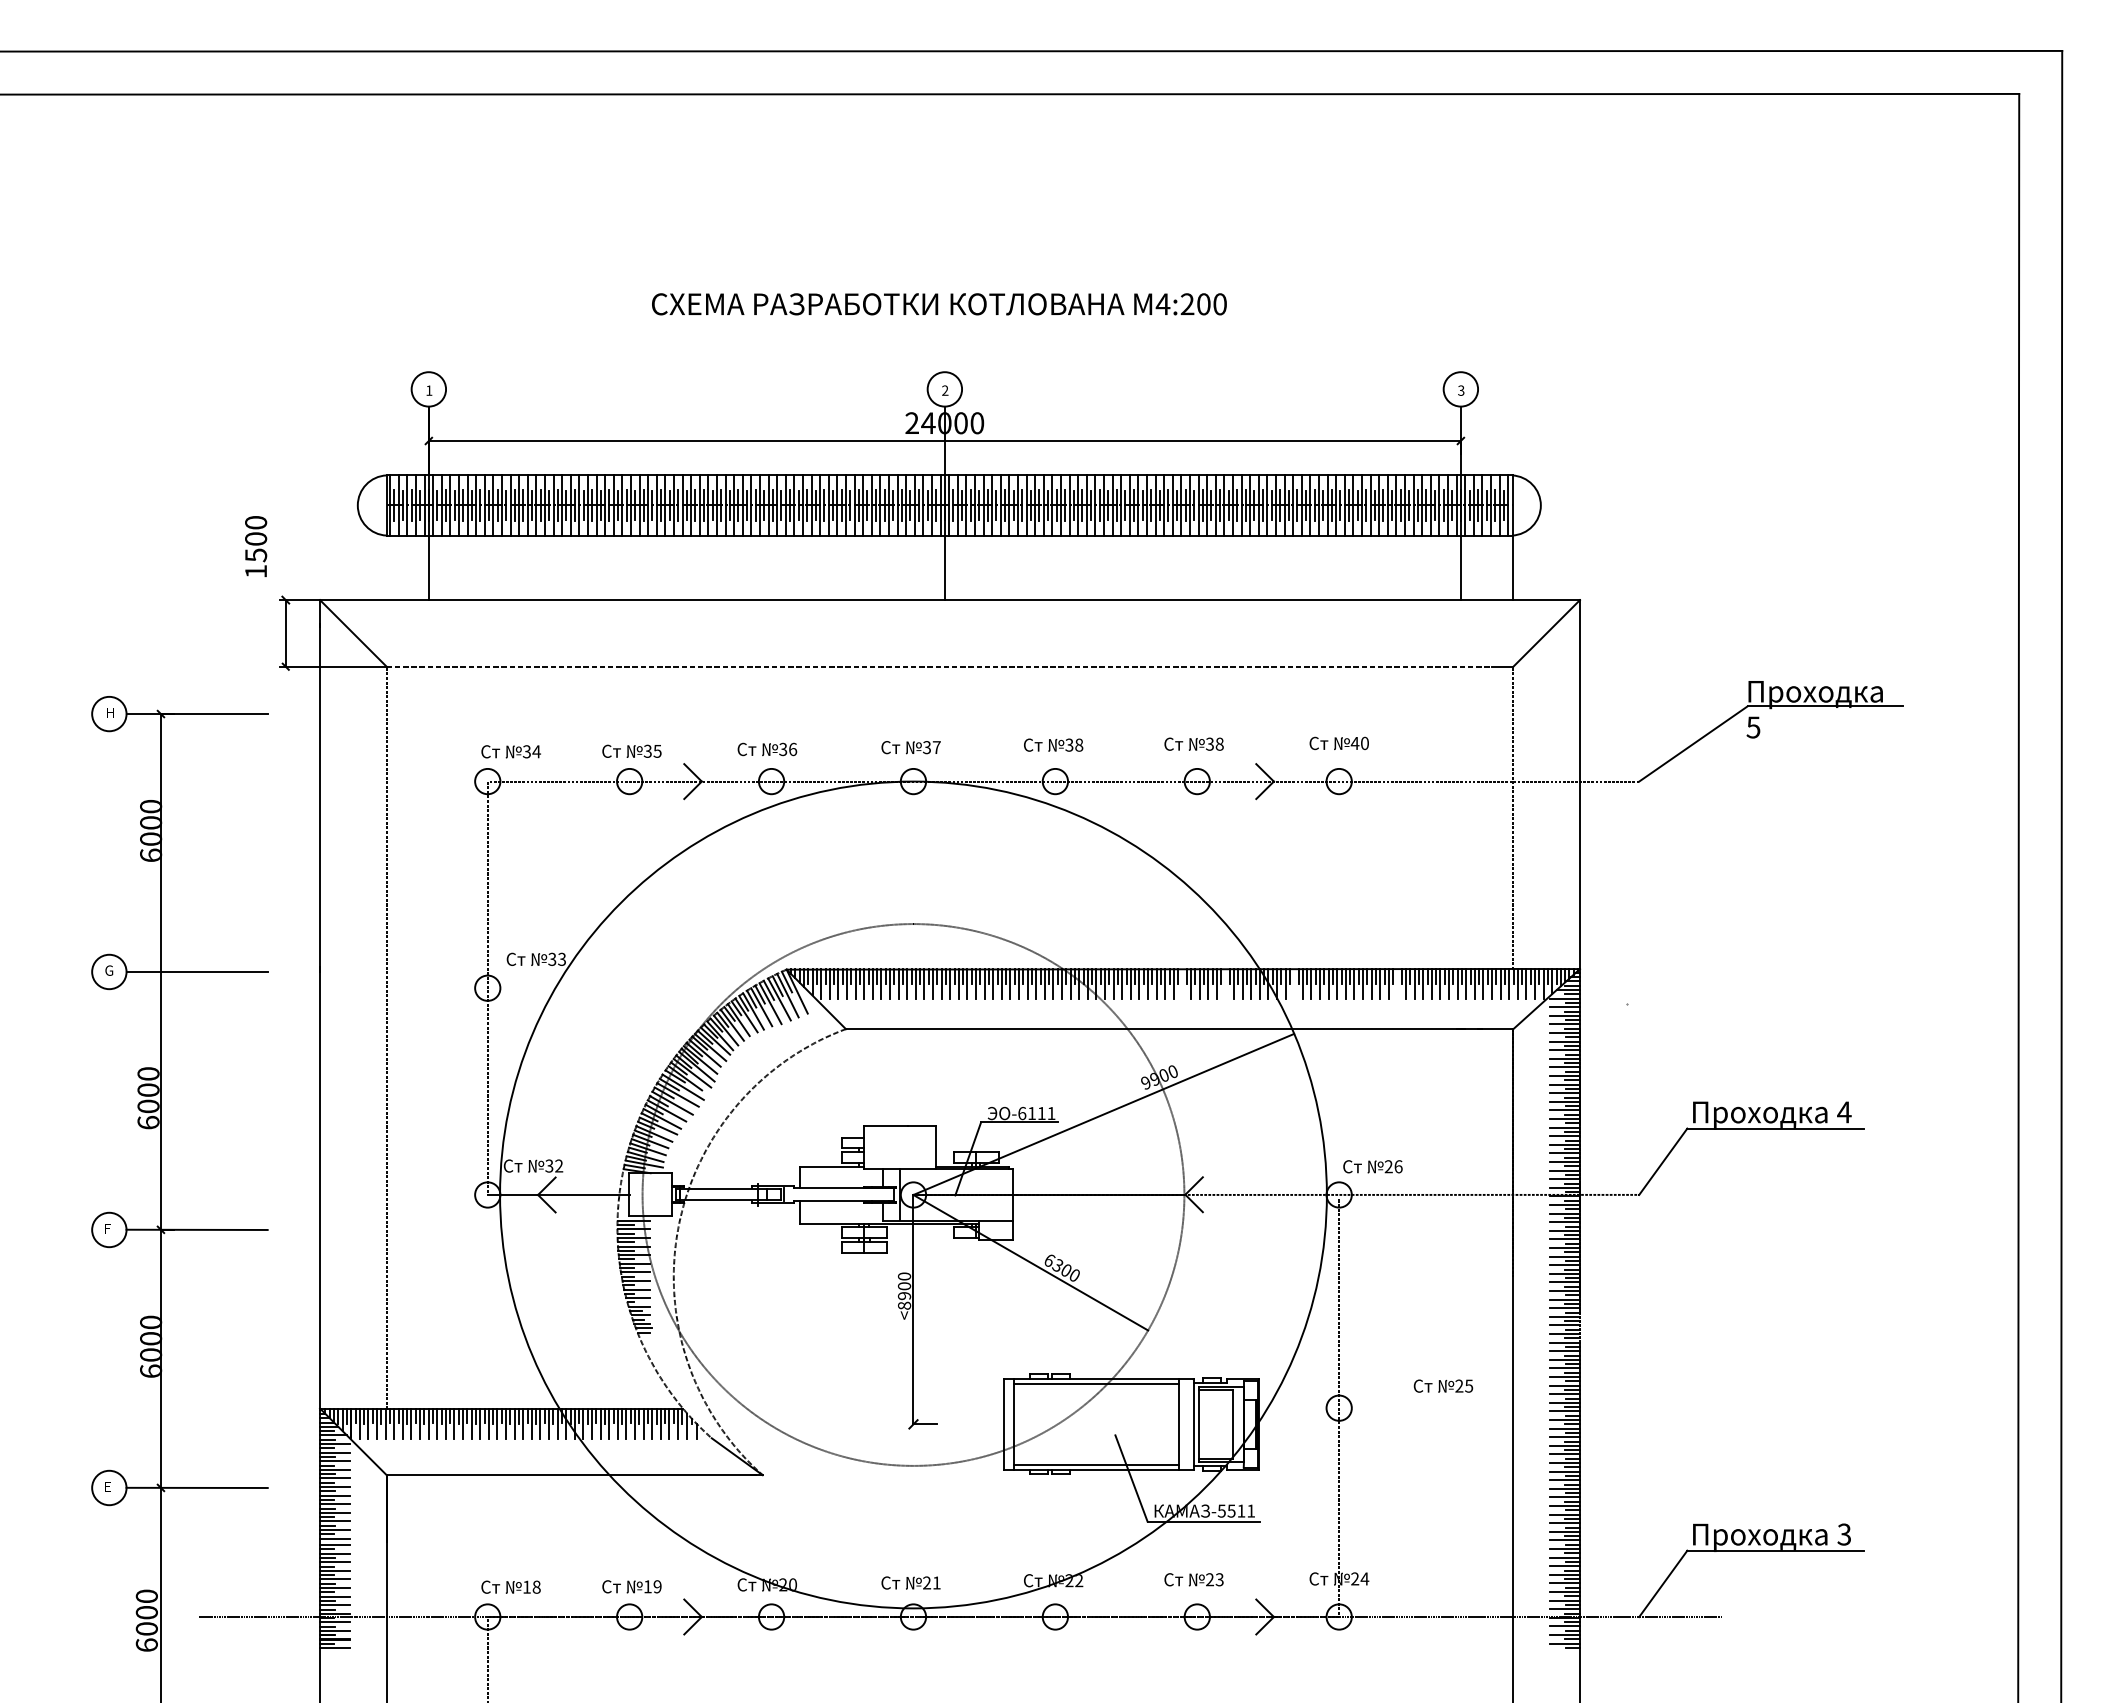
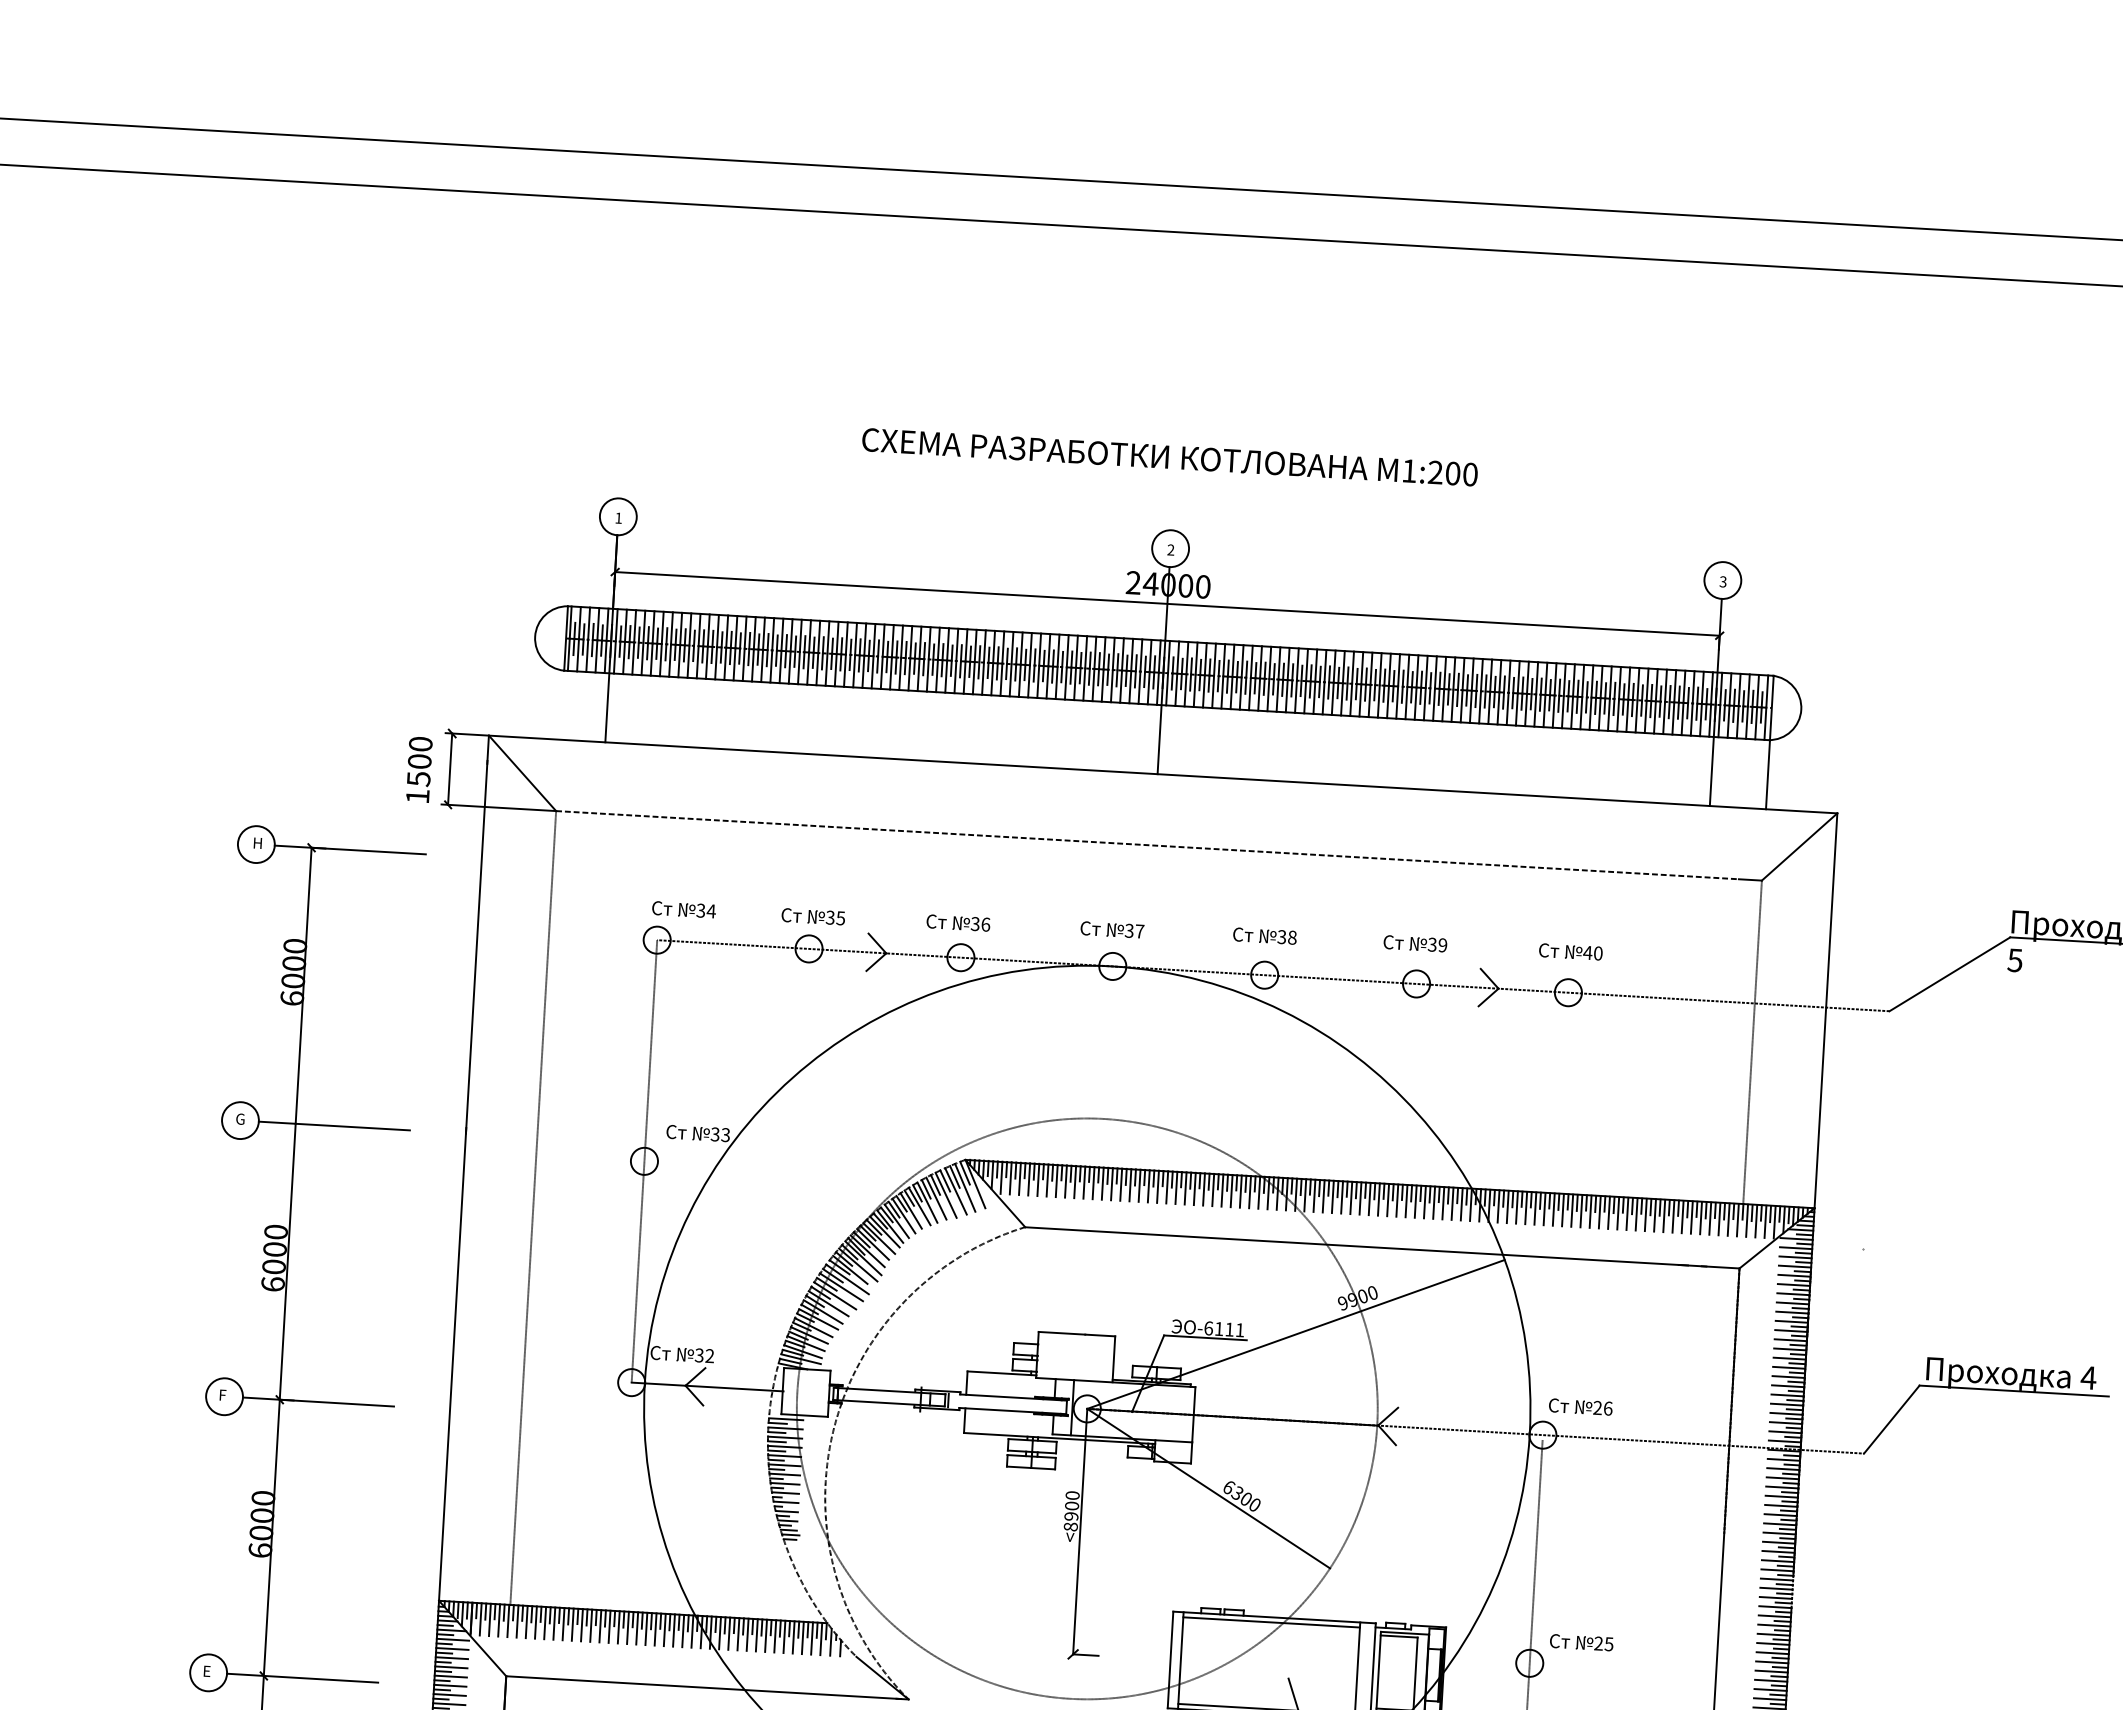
text: (1162, 303) -> (1408, 470), 4:200 -> 1:200
text: (256, 546) -> (419, 769), moved
text: (1219, 743) -> (1442, 944), 38 -> 39
line: (1182, 984) -> (1388, 1200), added
line: (1225, 984) -> (1434, 1202), added
line: (1294, 984) -> (1508, 1207), added
line: (1397, 984) -> (1618, 1213), added
text: (1443, 1385) -> (1581, 1641), moved

